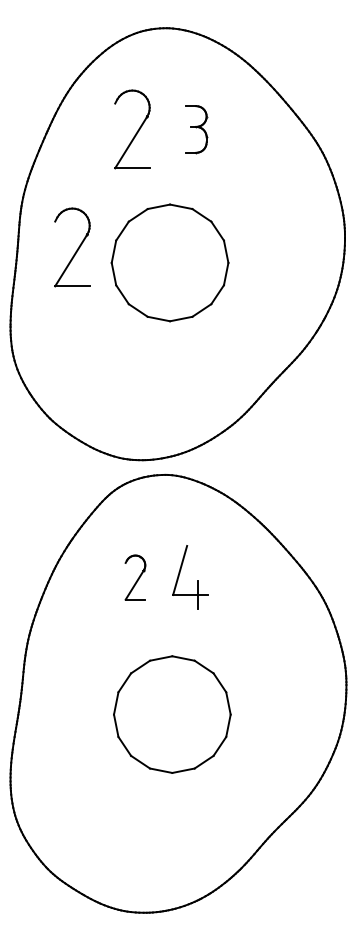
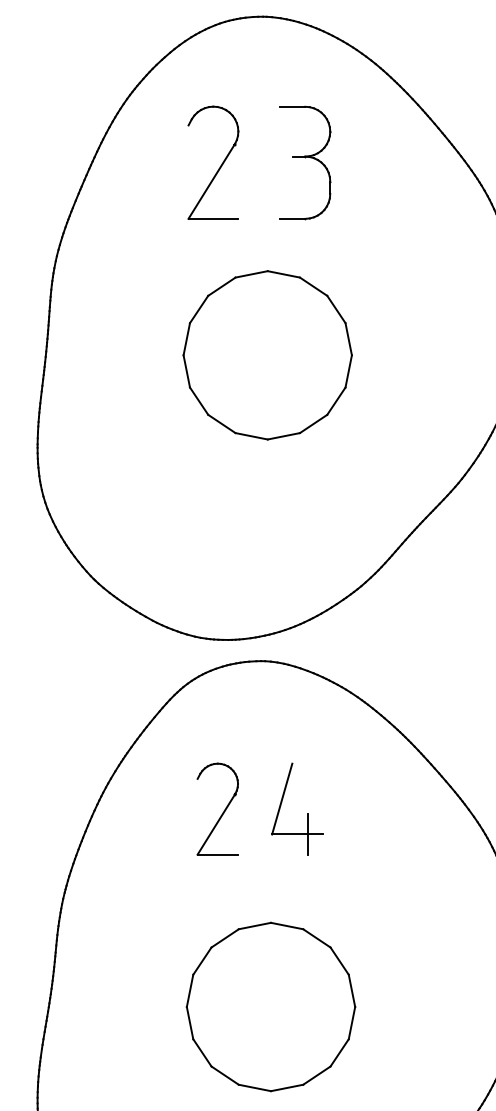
part: (196, 129) -> (305, 162), size x1.67
part: (72, 247) -> (126, 333), removed
part: (135, 577) -> (217, 809), size x1.43

